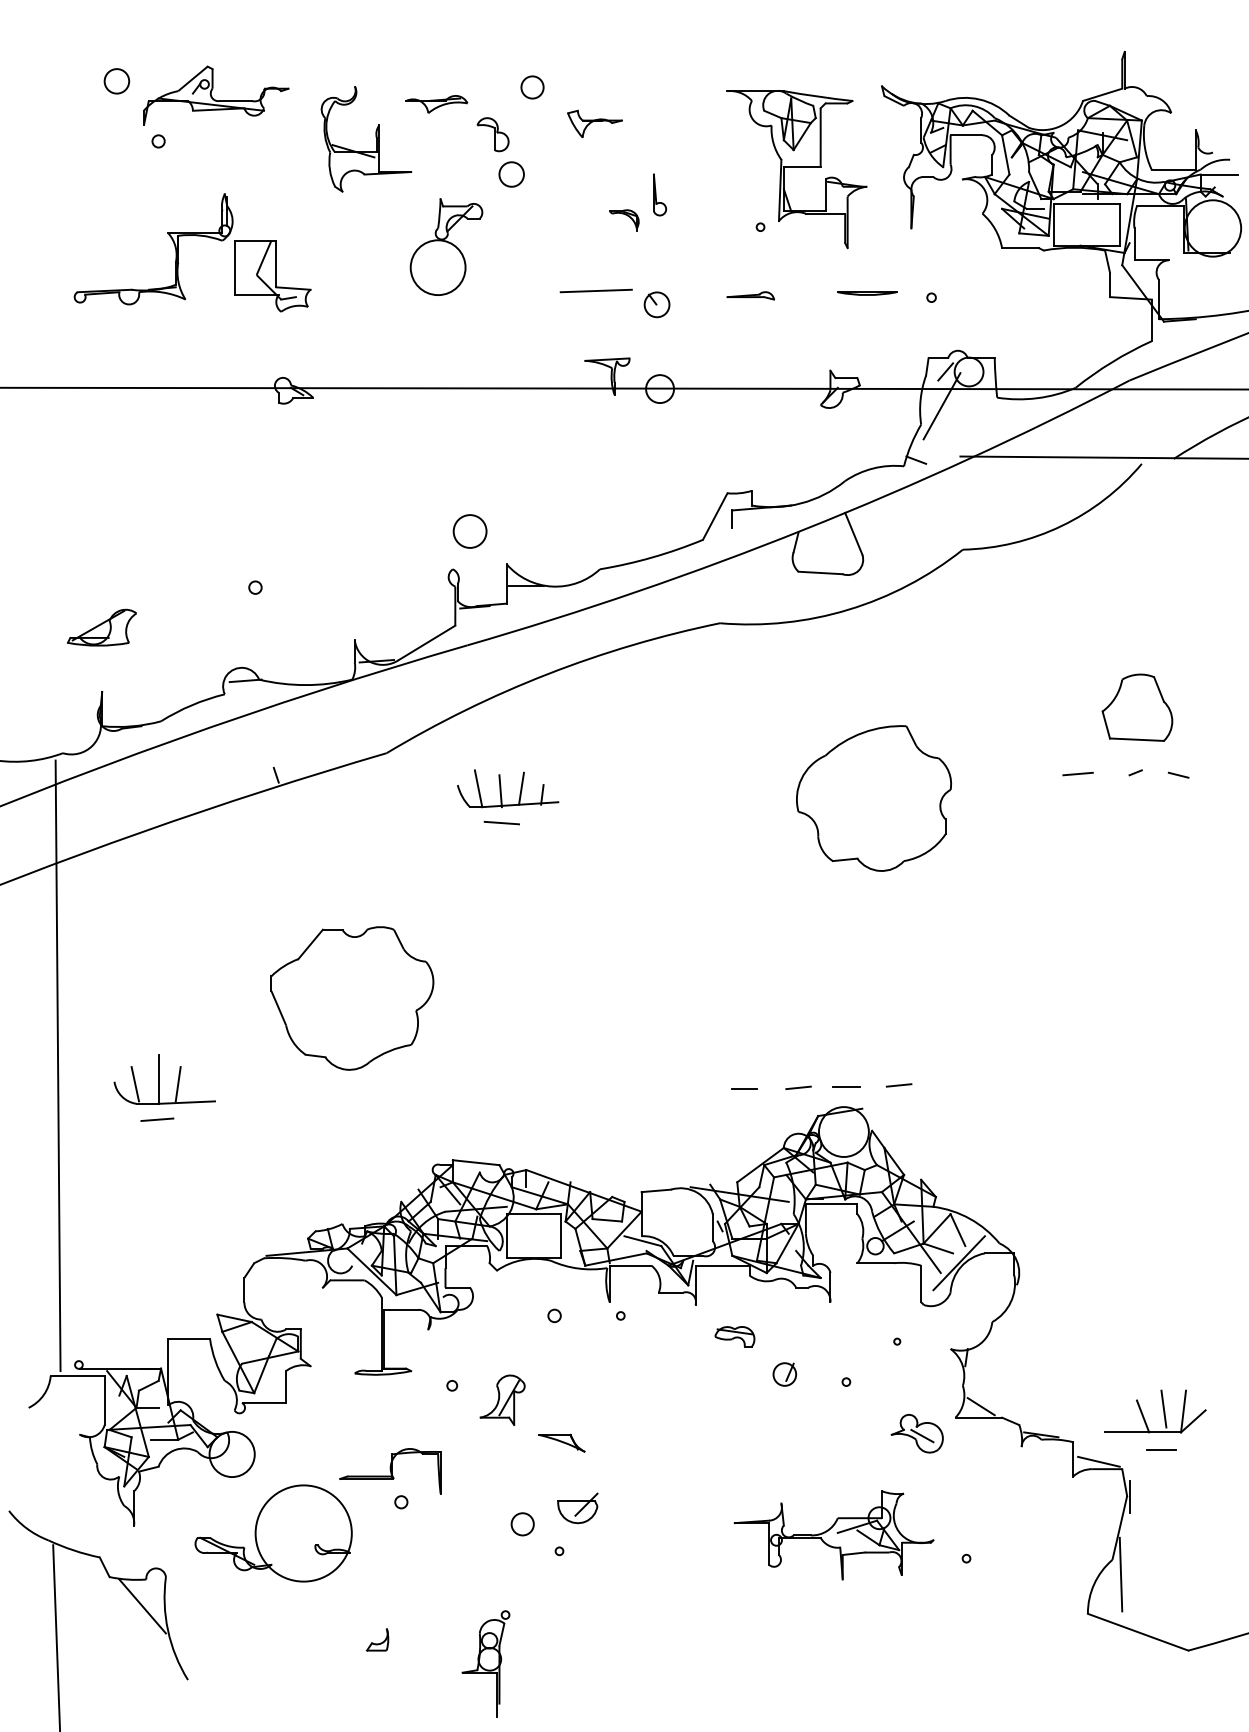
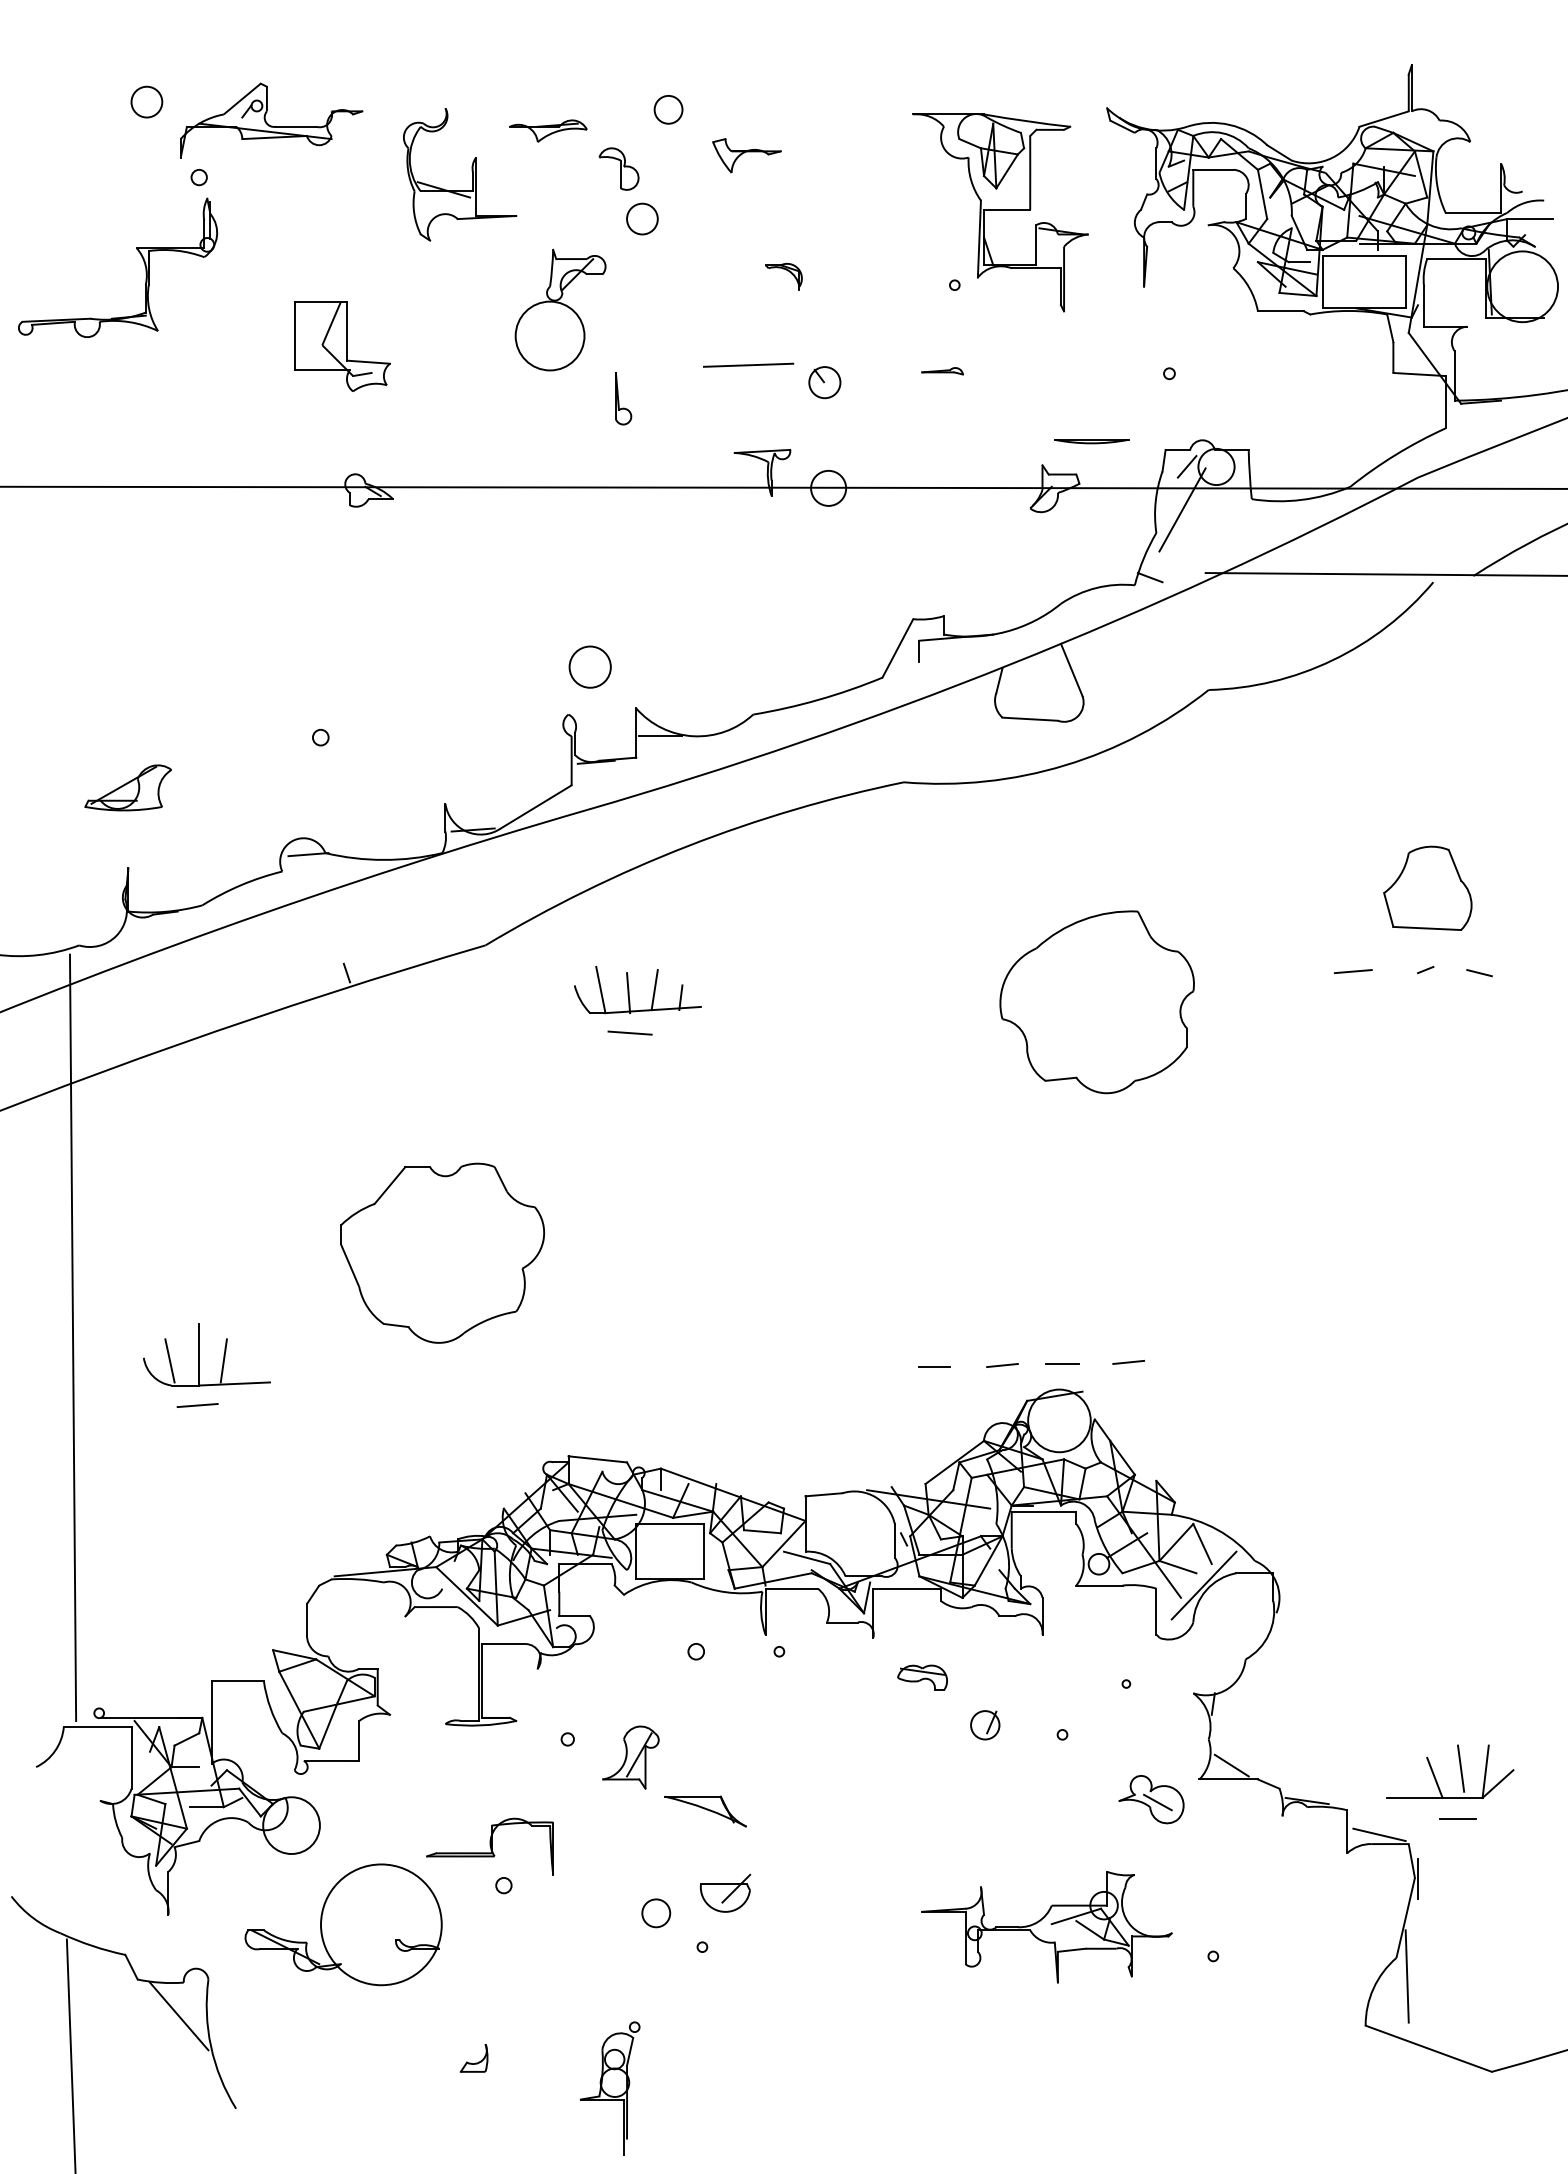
part: (659, 194) -> (623, 398), moved
part: (169, 237) -> (138, 252), moved
part: (867, 293) -> (1091, 441), moved
part: (750, 295) -> (942, 370), size x0.7
part: (561, 1443) -> (704, 1811), size x1.4

